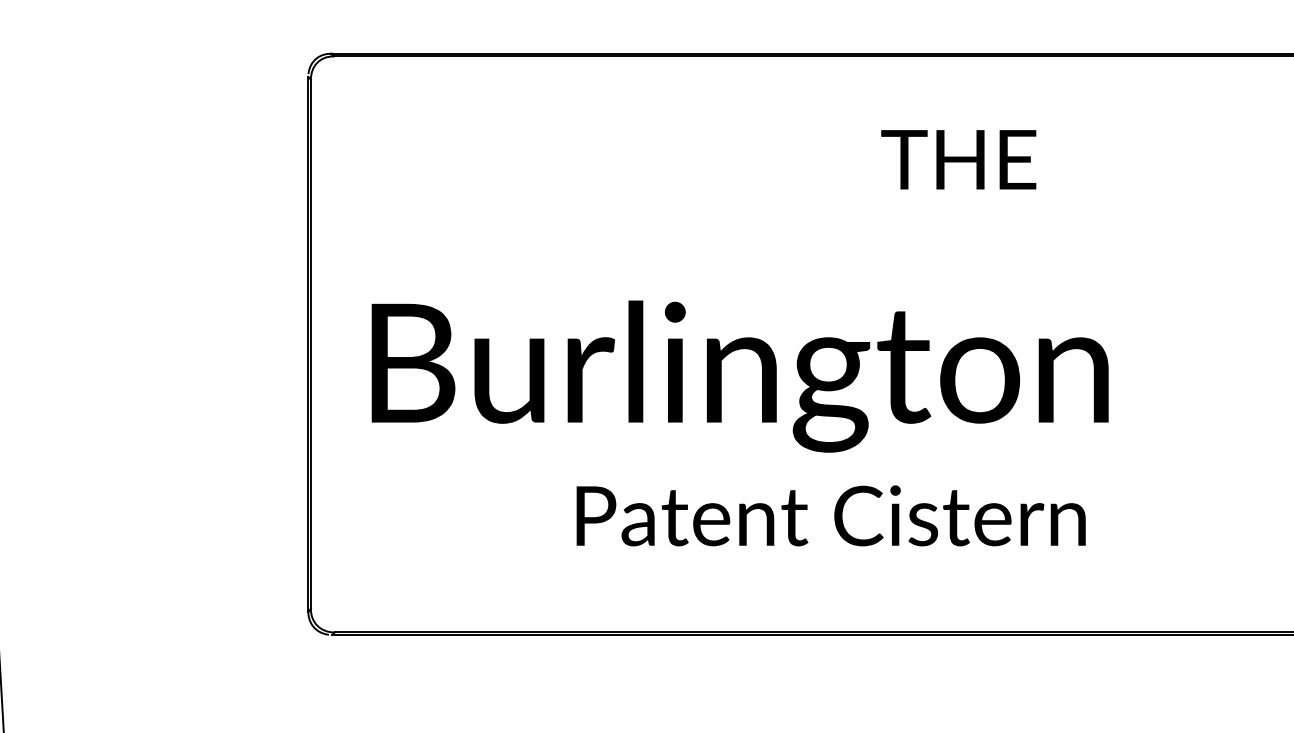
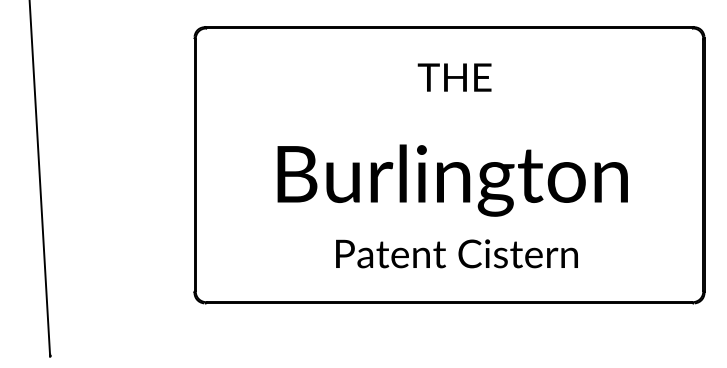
text: (958, 159) -> (454, 77), moved
text: (739, 376) -> (452, 180), moved
text: (830, 515) -> (456, 253), moved

